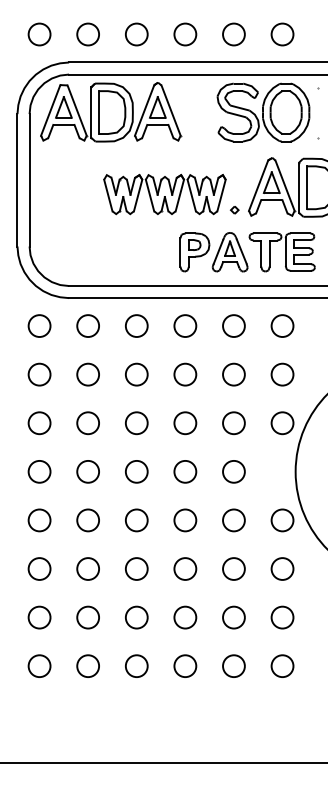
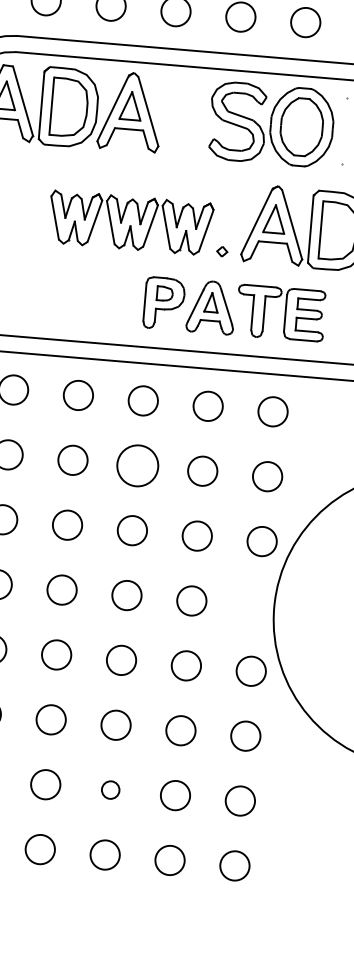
circle: (185, 374) -> (138, 465), size x1.4
circle: (185, 617) -> (110, 790), size x0.6

